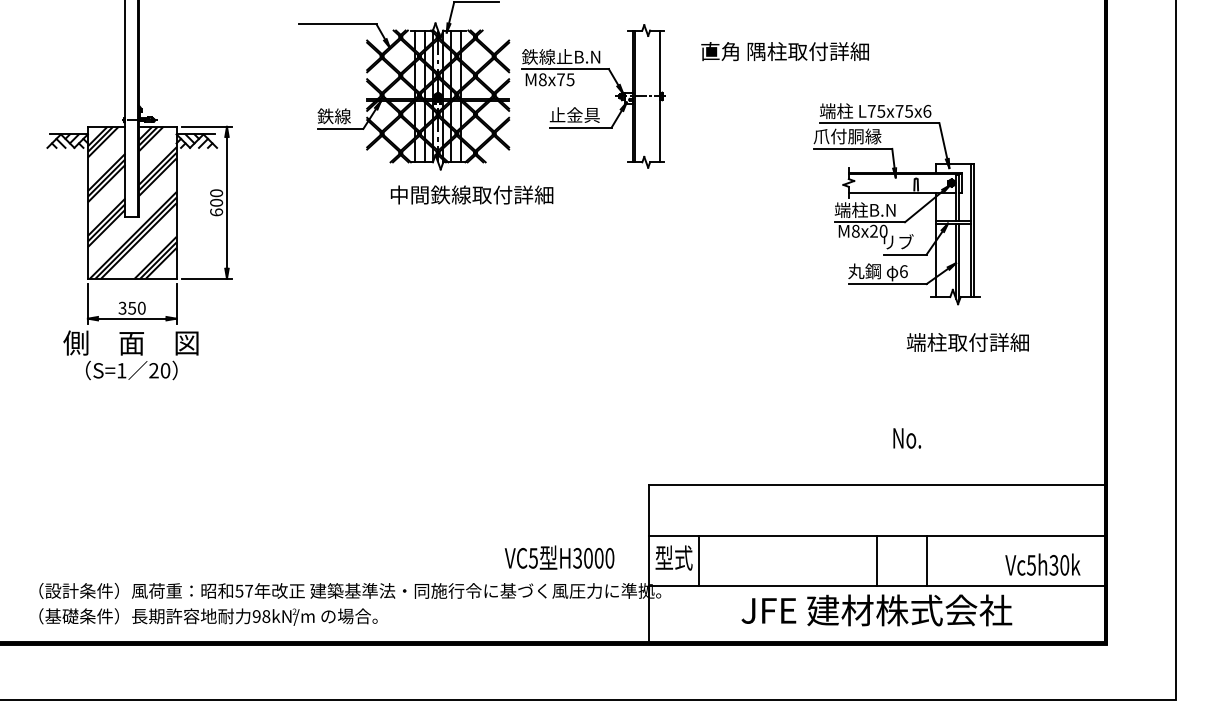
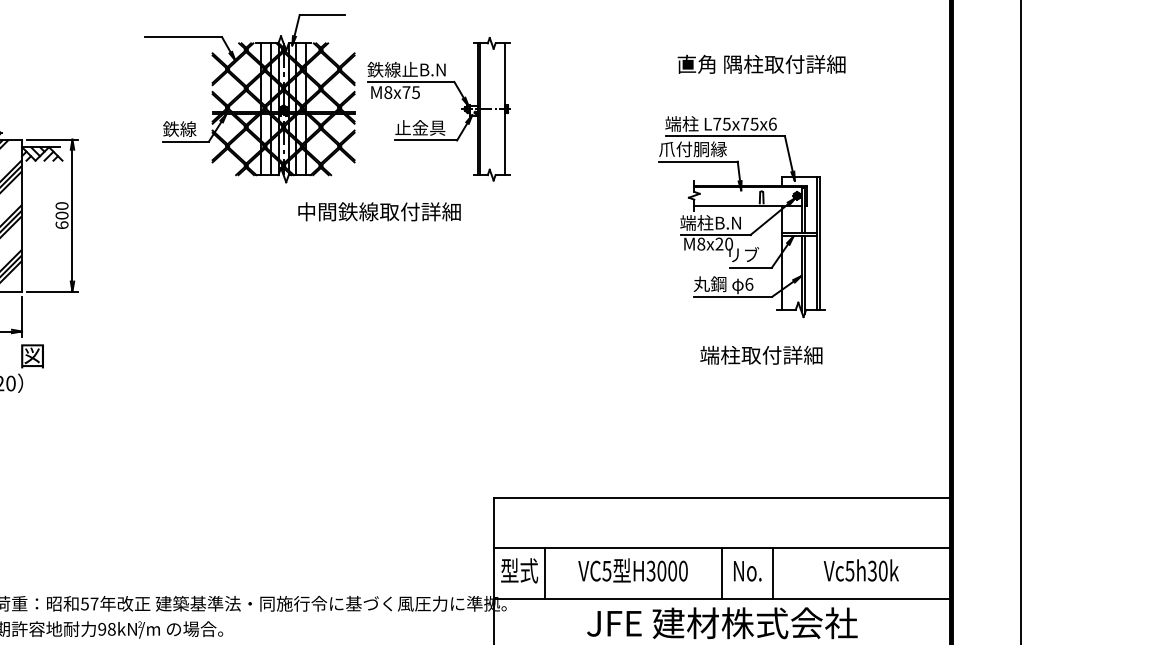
text: (784, 51) -> (760, 64), moved
text: (471, 194) -> (378, 211), moved
text: (967, 342) -> (760, 355), moved
text: (907, 438) -> (747, 571), moved
text: (559, 557) -> (632, 570), moved
text: (1042, 564) -> (860, 570), moved

